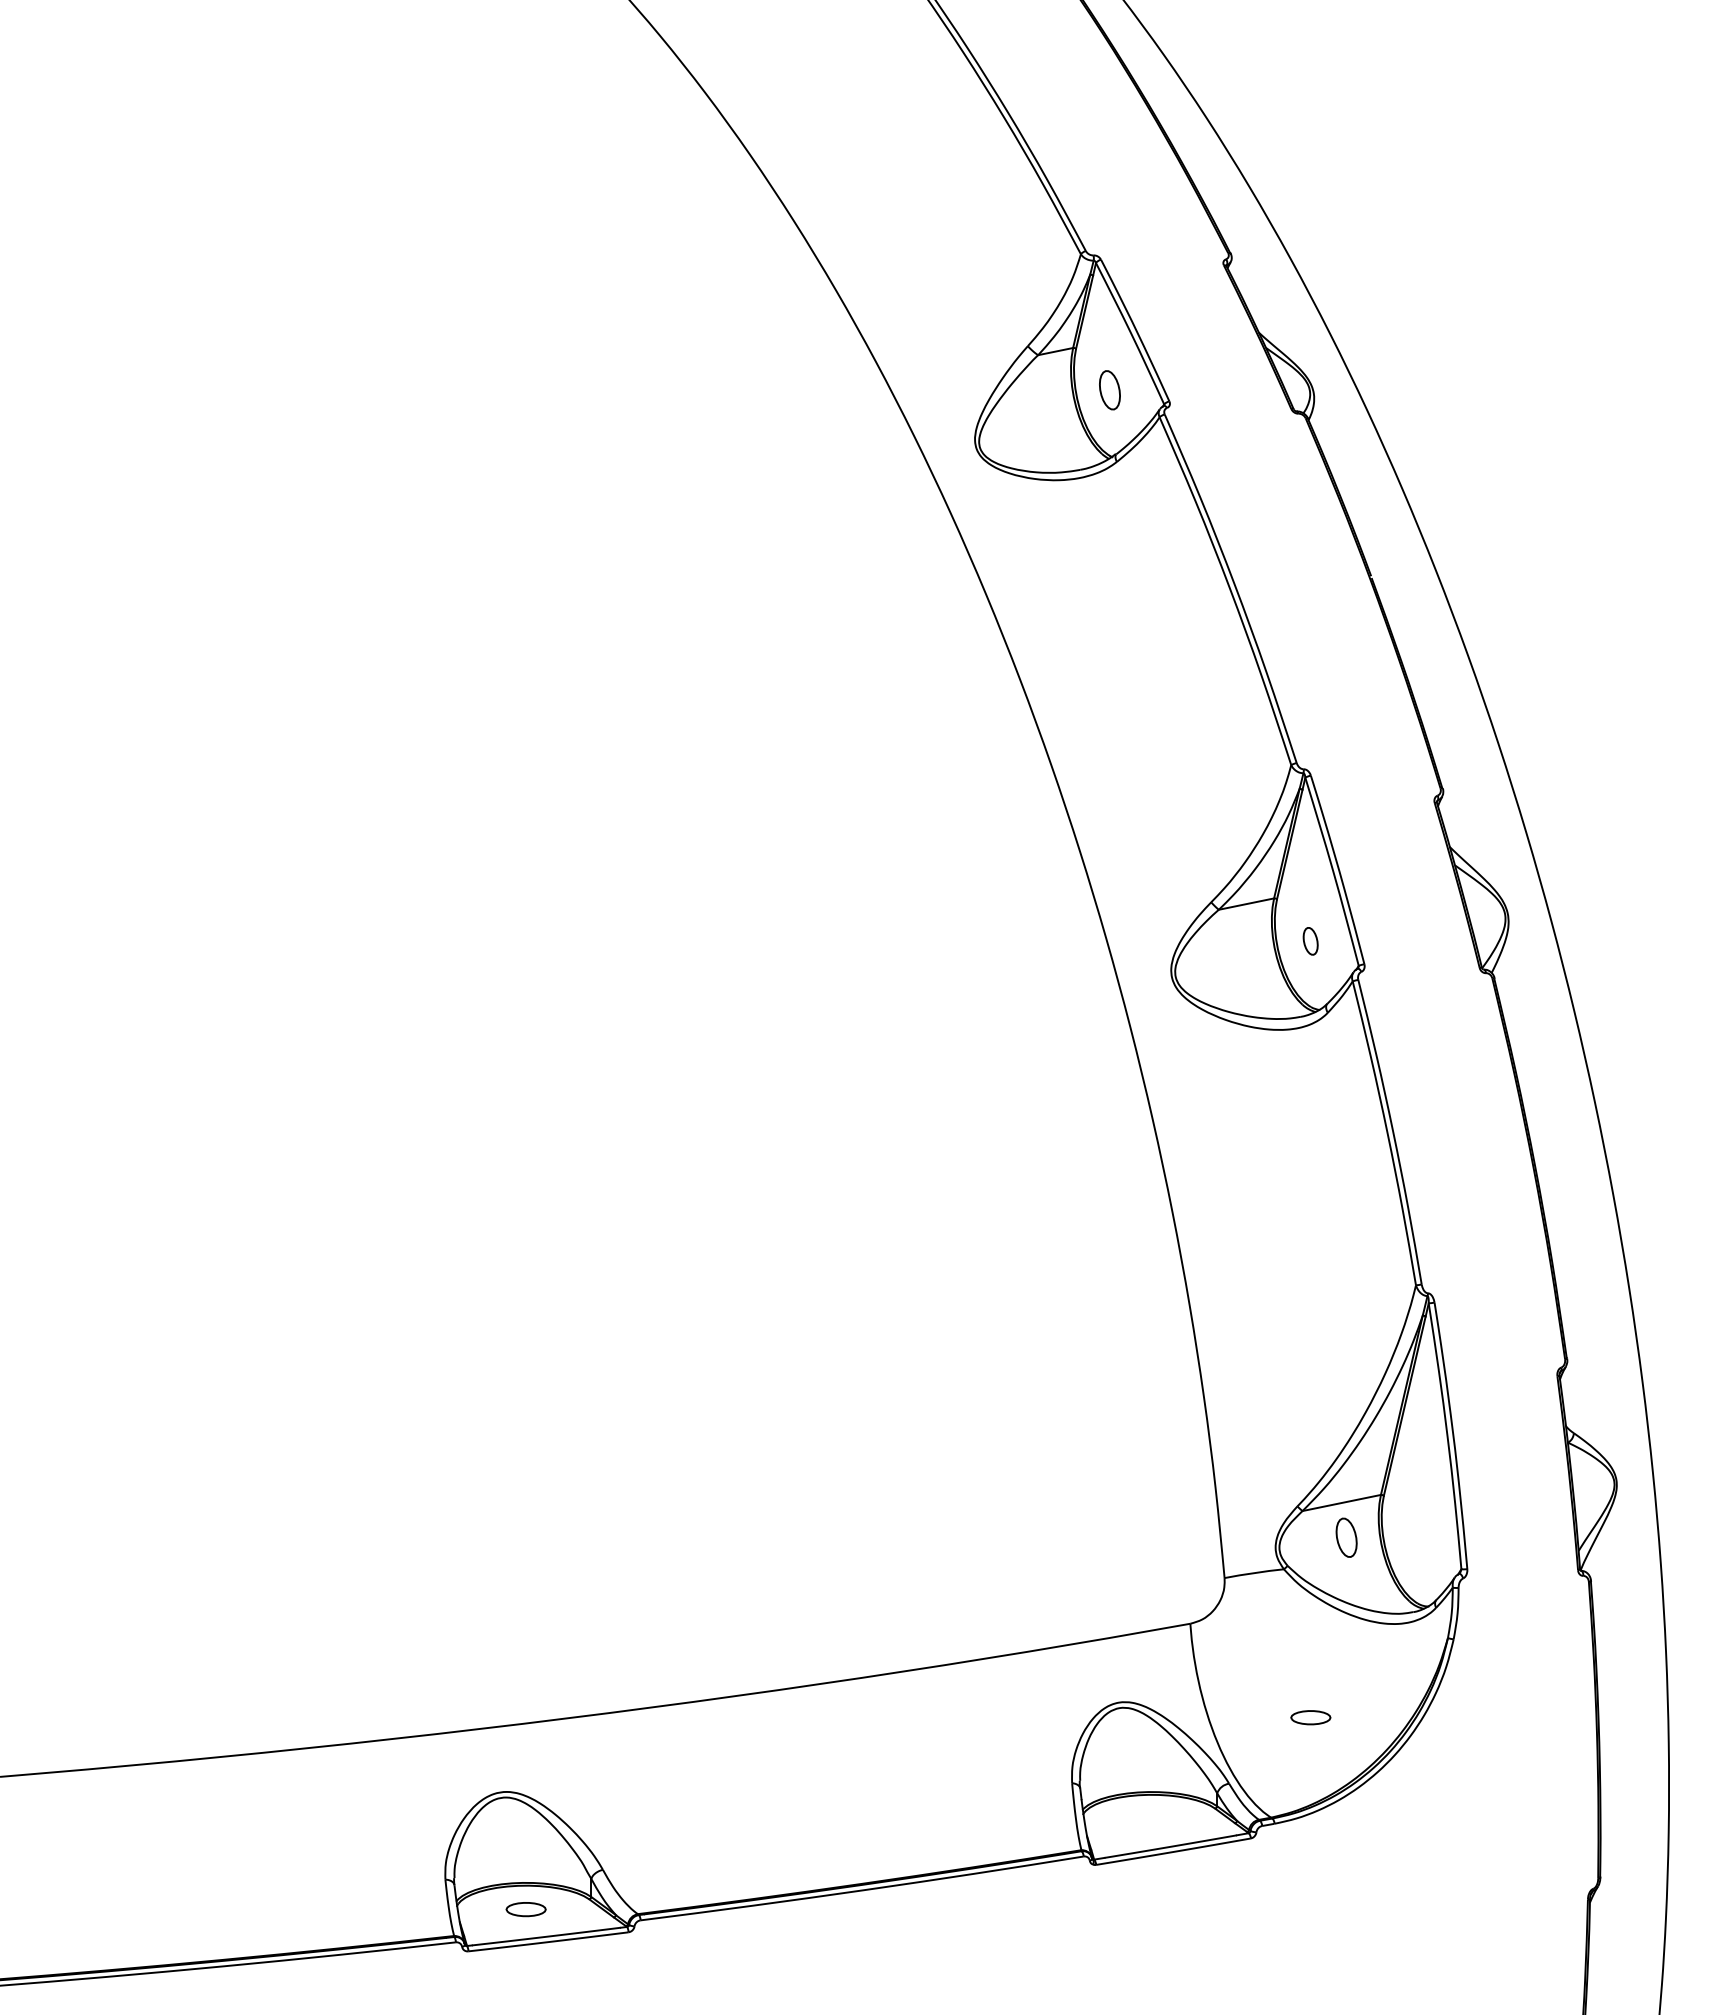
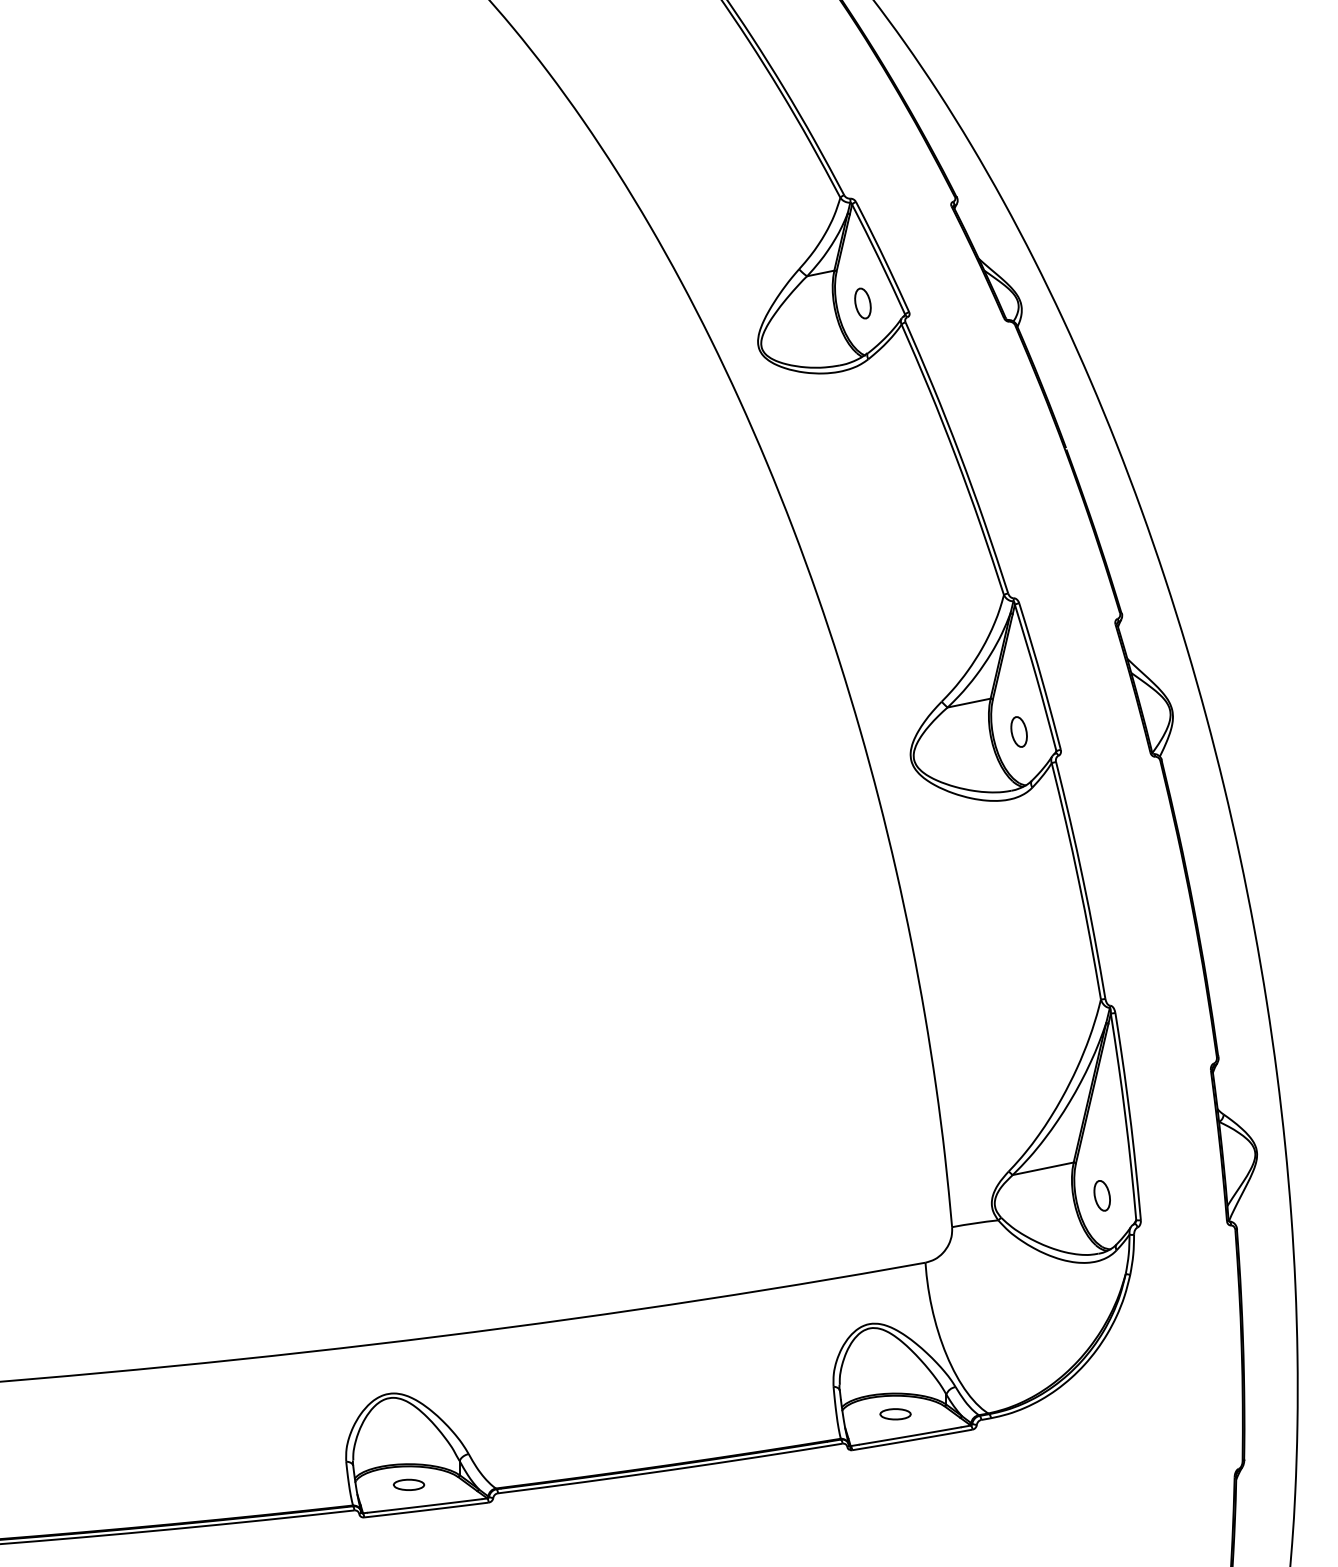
part: (1310, 941) -> (1018, 732), size x1.43
part: (1346, 1537) -> (1102, 1195), moved
part: (1310, 1717) -> (895, 1414), moved

